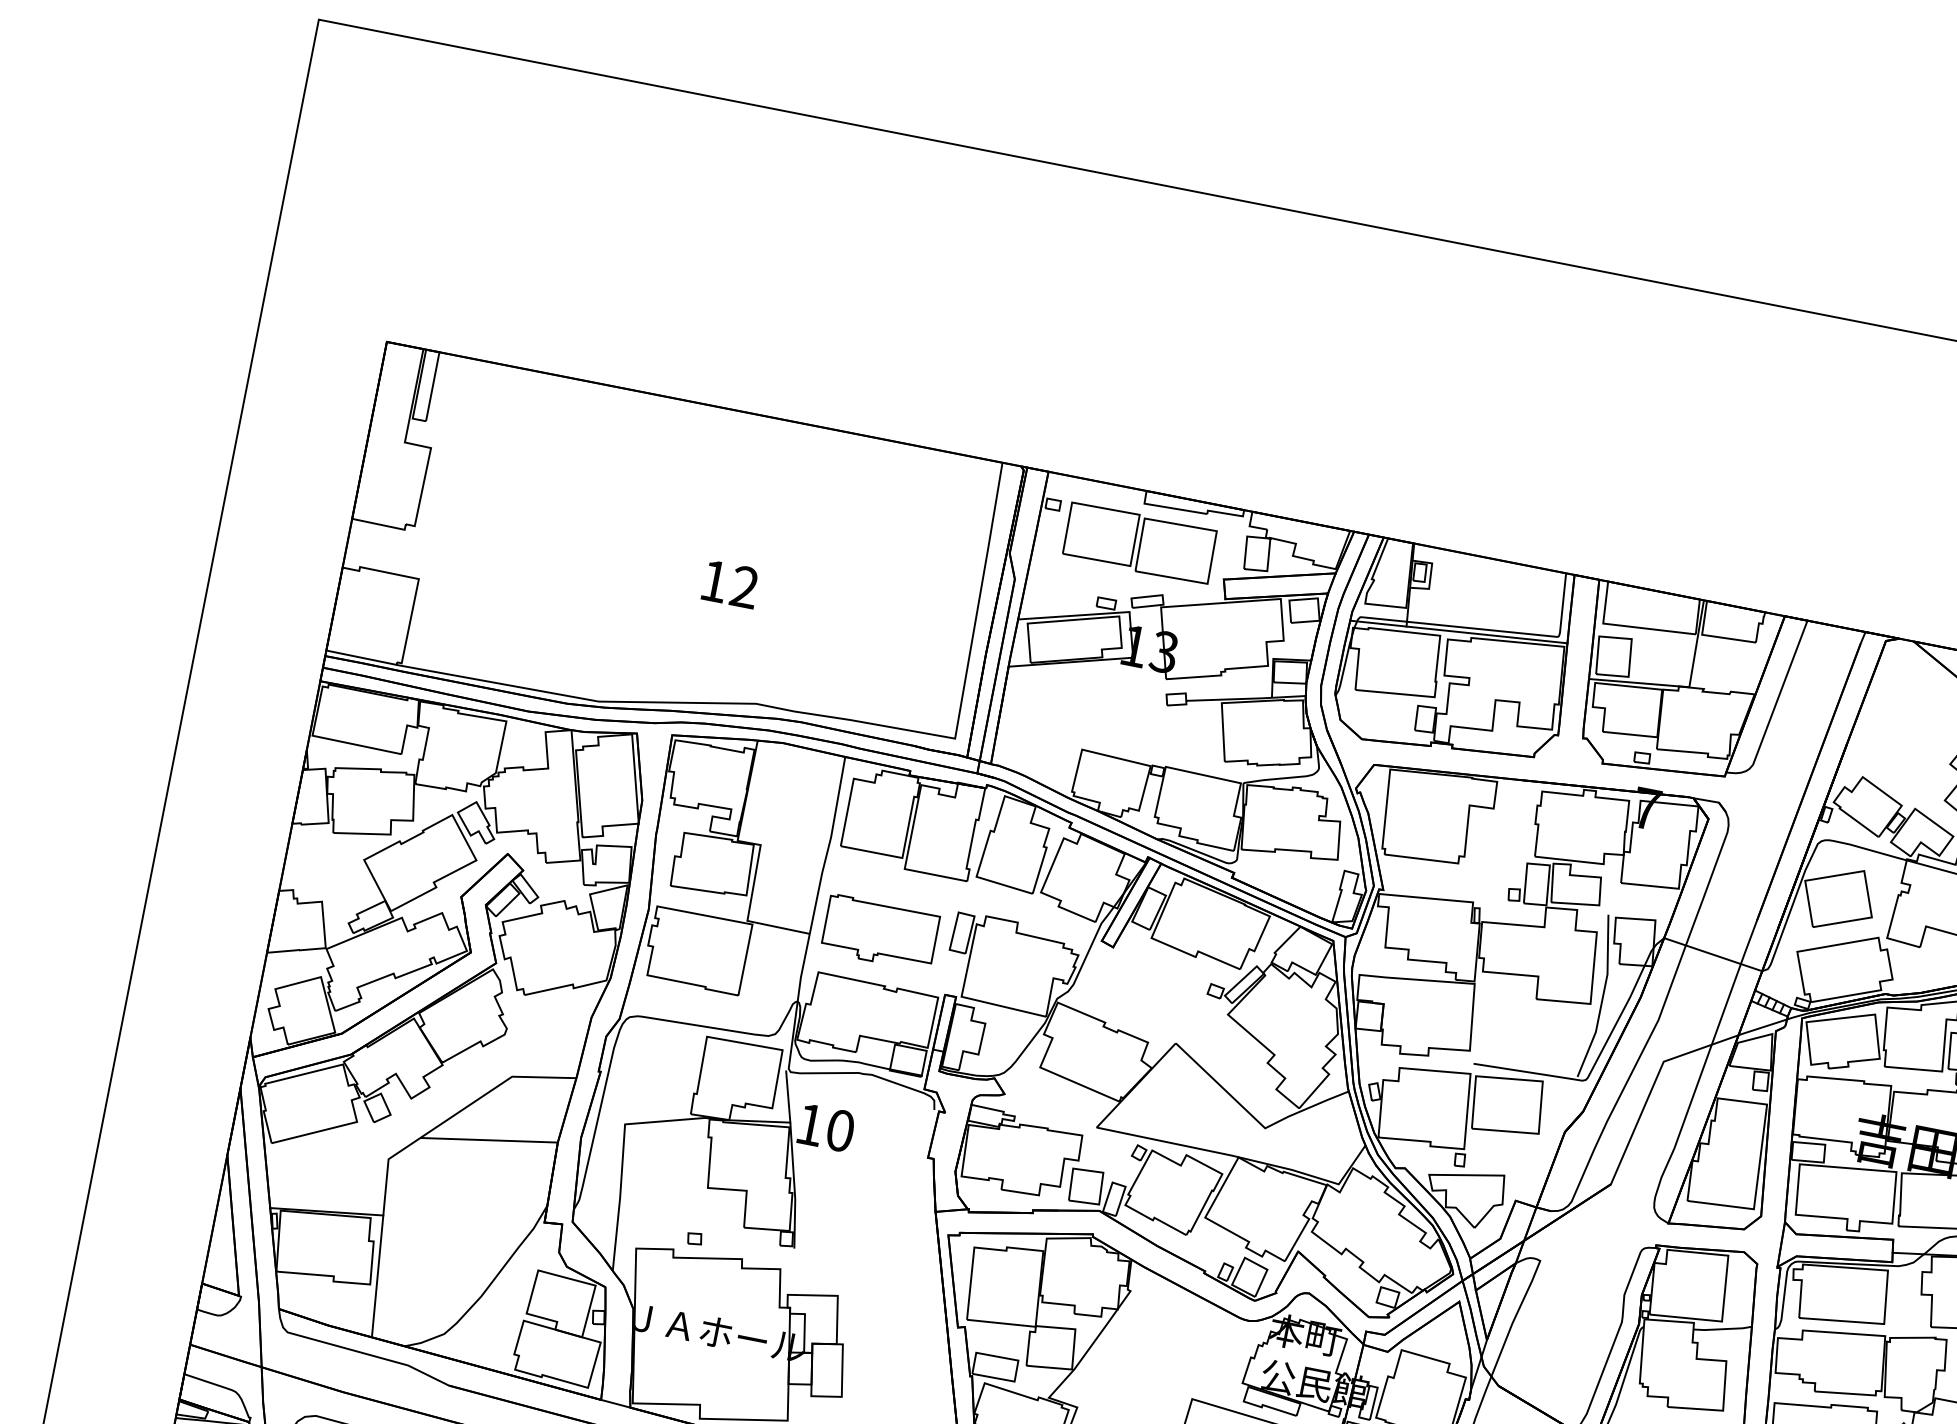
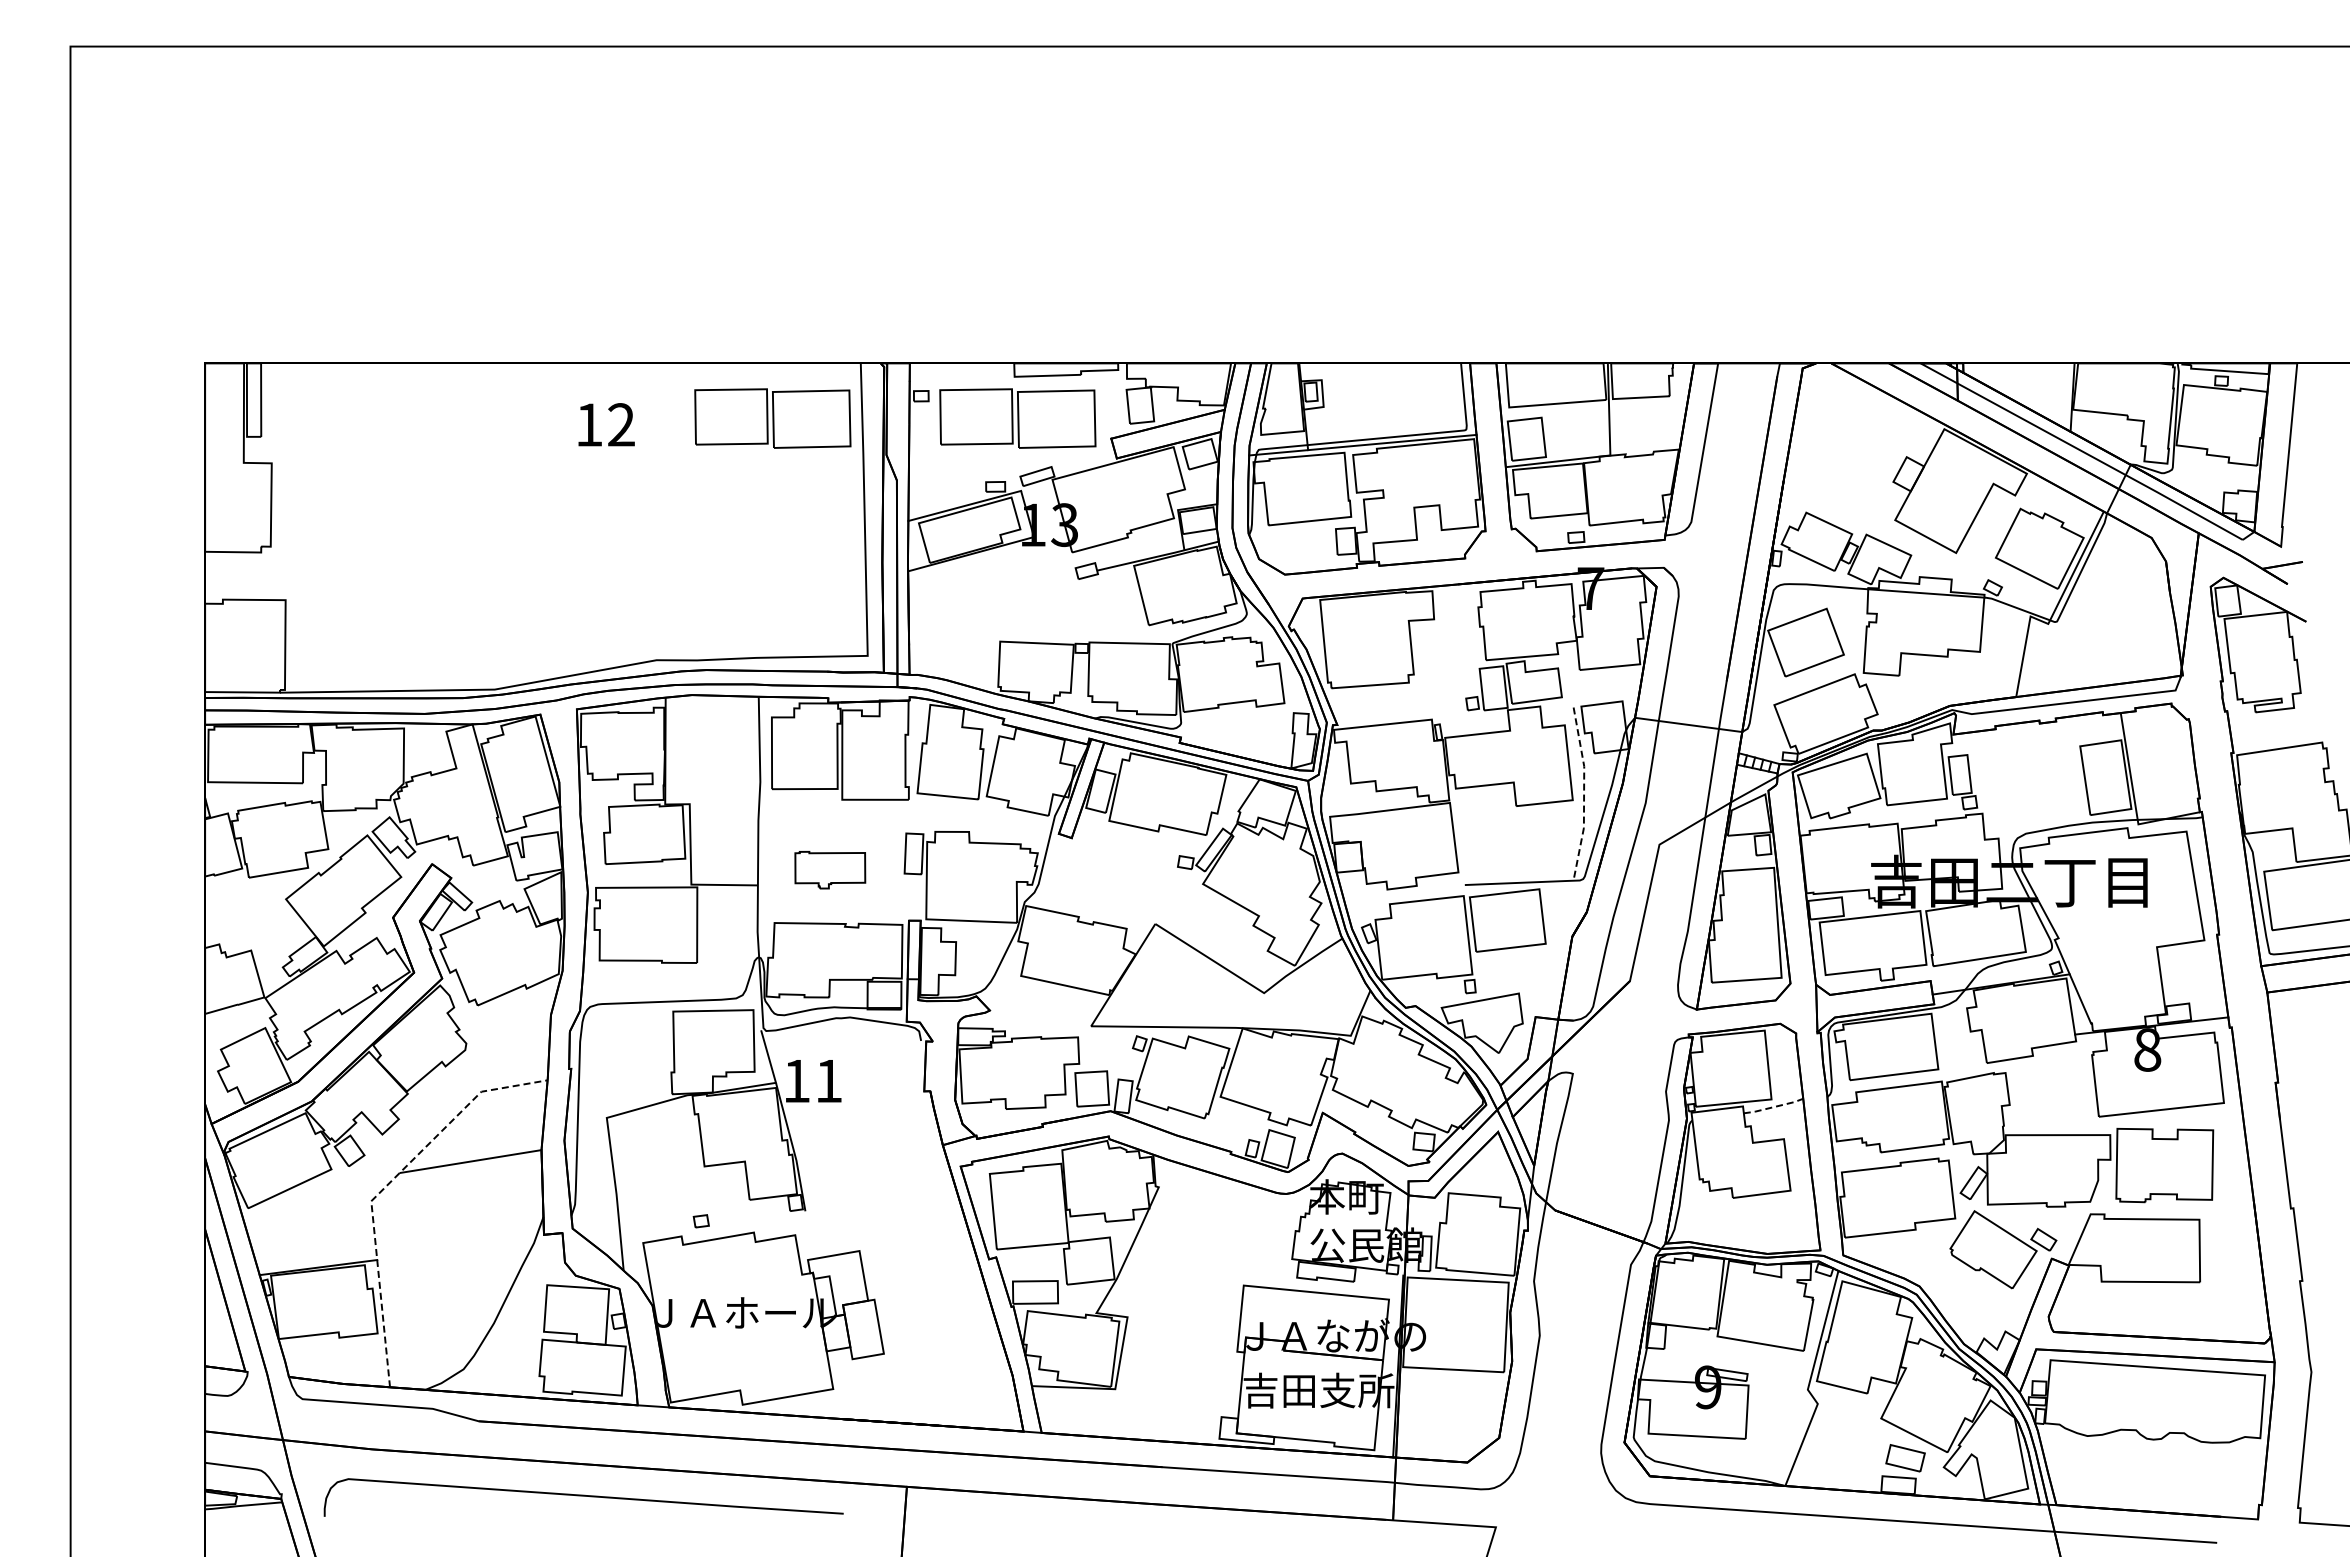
part: (909, 498) -> (772, 418), added
text: (730, 584) -> (606, 424), moved
part: (880, 932) -> (830, 869), size x0.6
line: (1603, 997) -> (1584, 791), solid -> dashed
text: (840, 1131) -> (829, 1081), 10 -> 11
line: (403, 1149) -> (384, 1188), solid -> dashed
line: (1723, 1329) -> (1774, 1107), solid -> dashed

